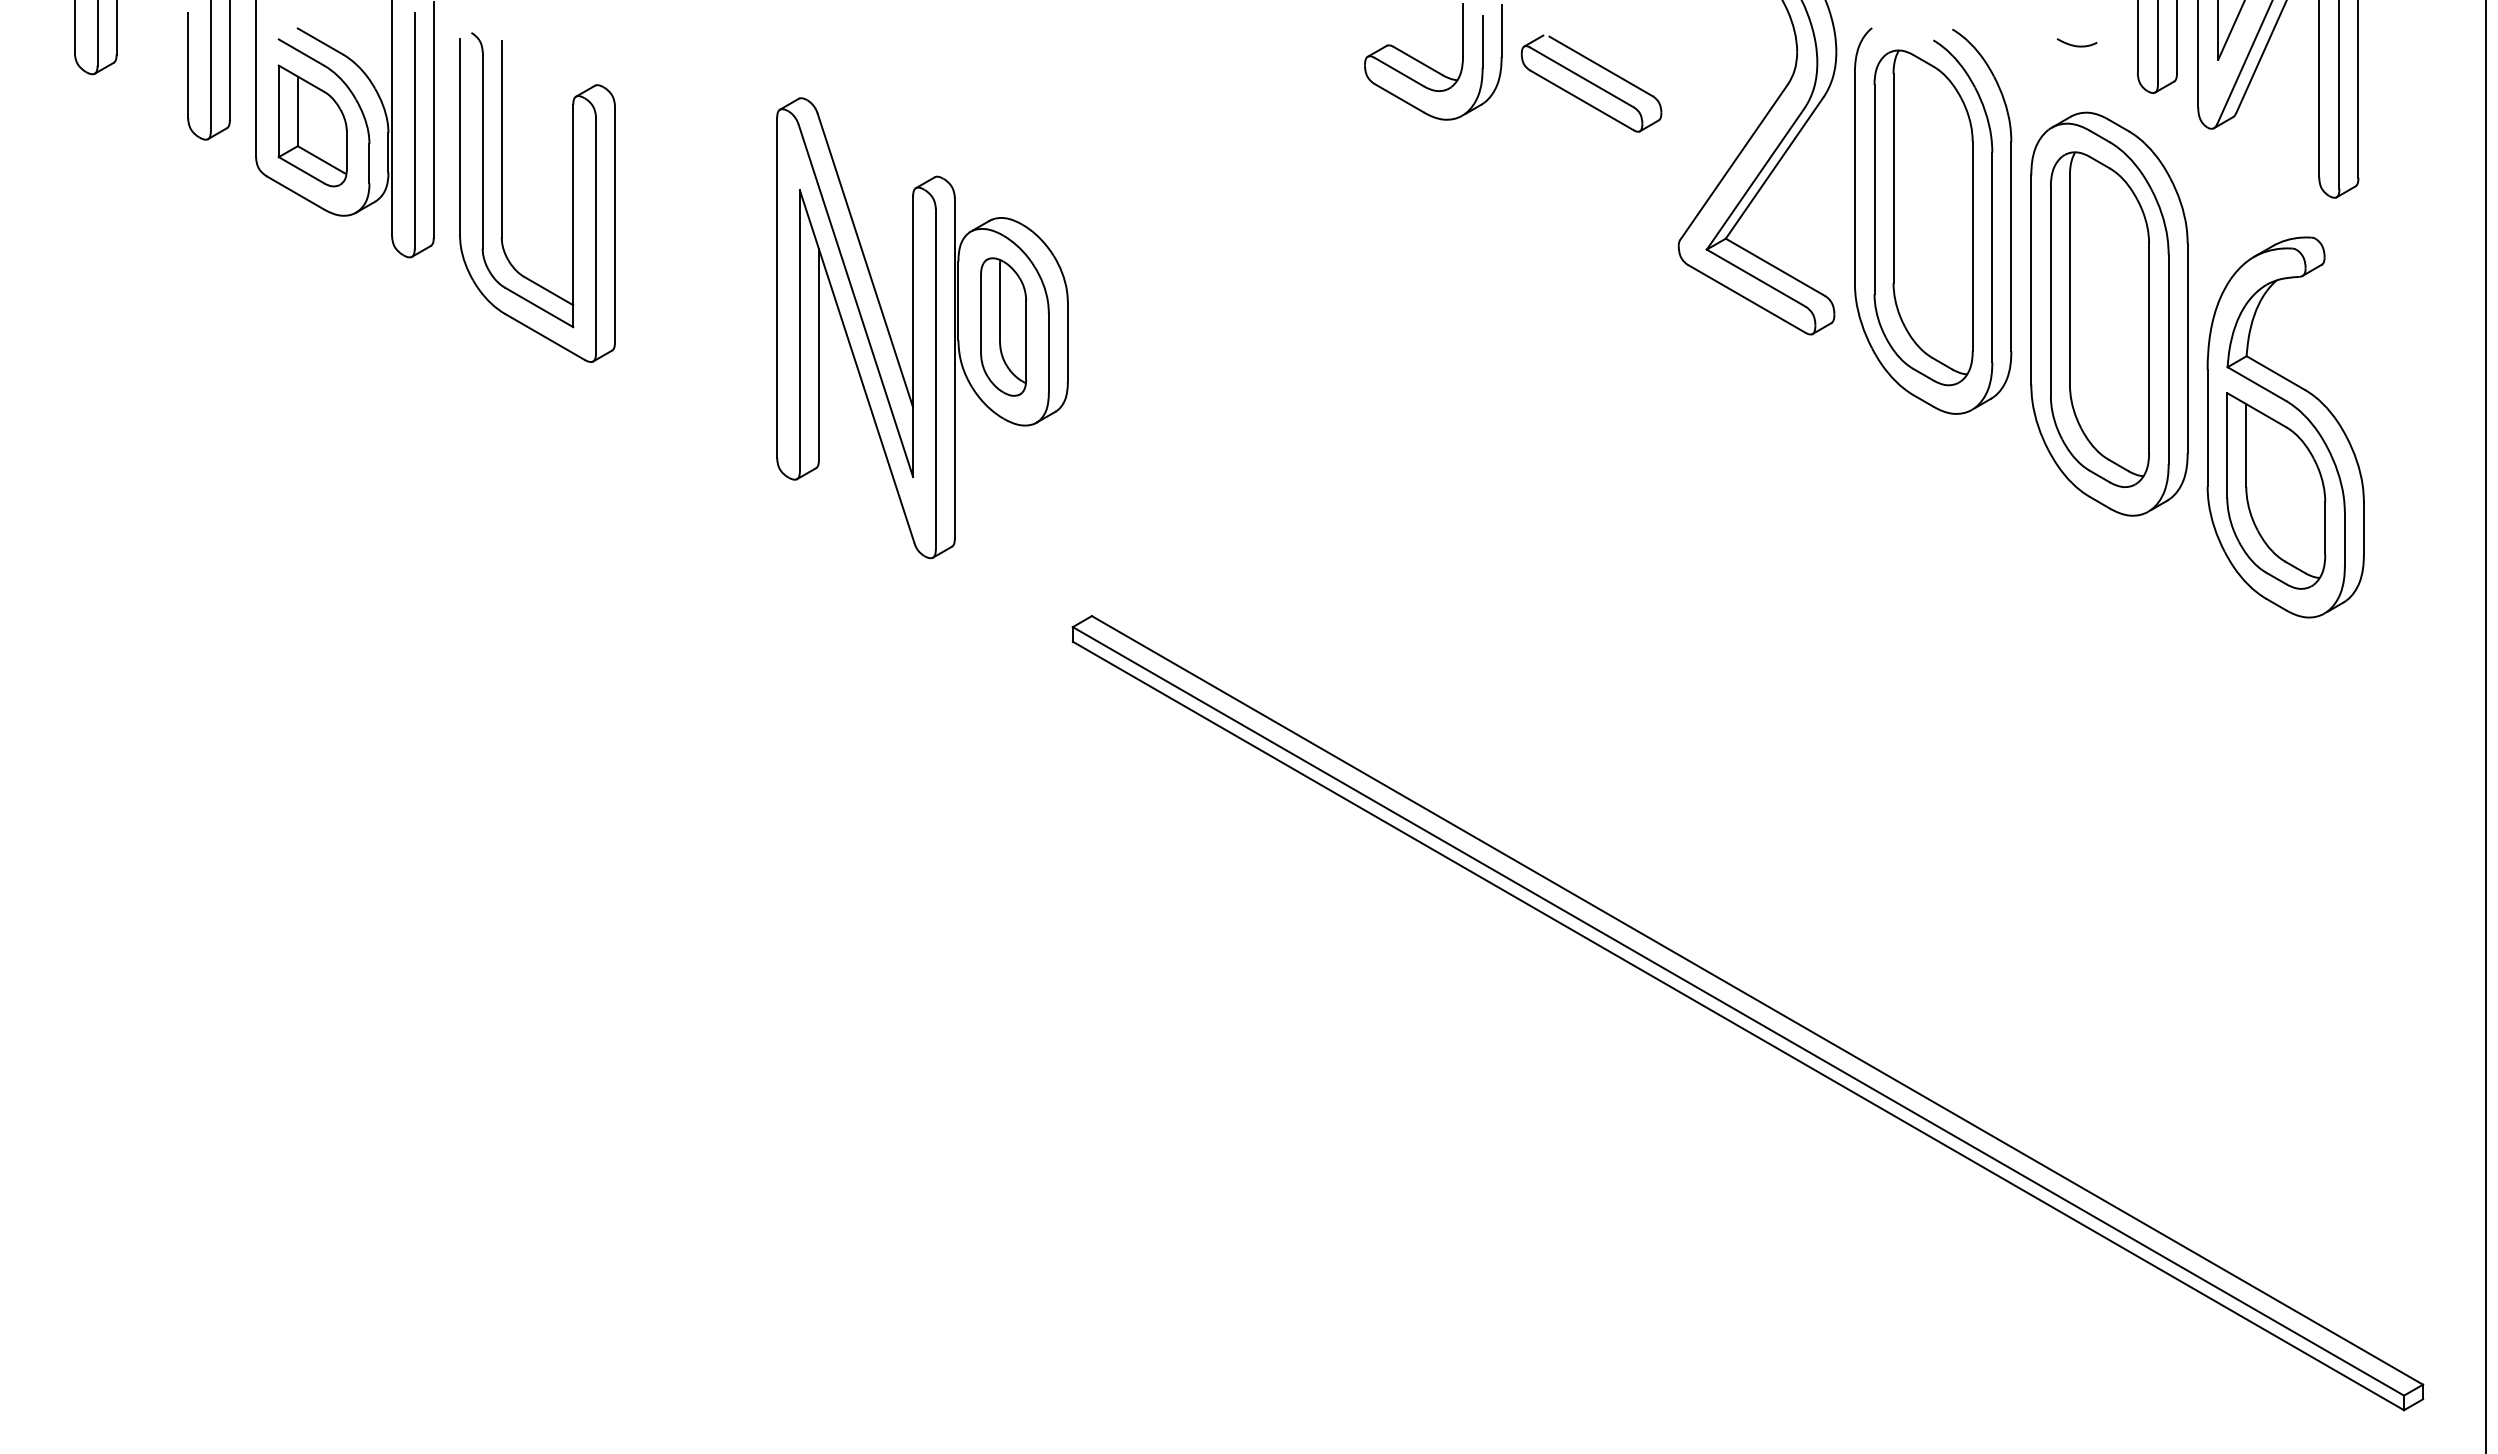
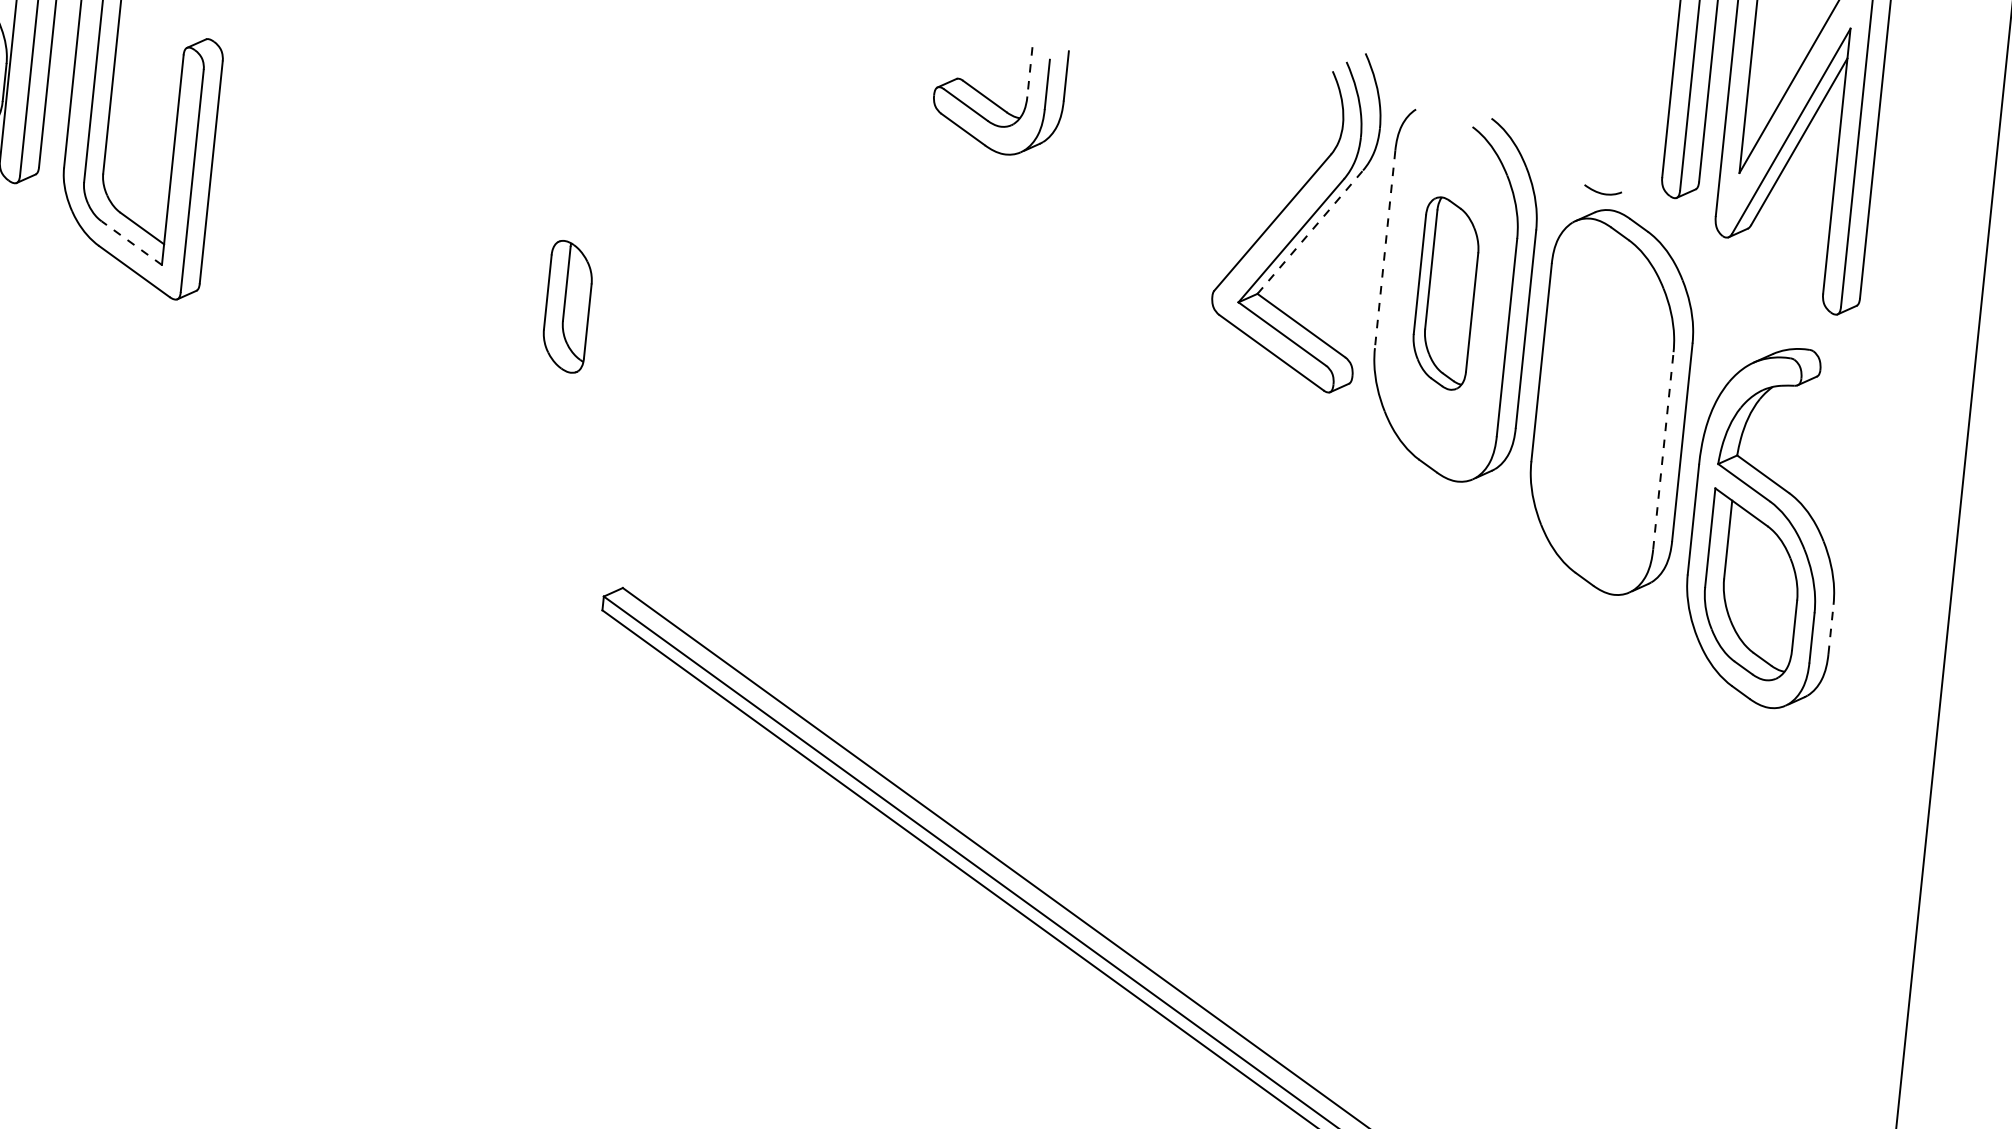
line: (1462, 30) -> (1029, 71), solid -> dashed
curve: (2076, 45) -> (1602, 193), moved
part: (1591, 83) -> (1145, 134), removed
line: (1774, 168) -> (1310, 232), solid -> dashed
line: (1854, 178) -> (1384, 249), solid -> dashed
part: (1923, 217) -> (1446, 293), size x0.6
line: (538, 307) -> (131, 243), solid -> dashed
part: (2099, 319) -> (1602, 406), removed
part: (922, 328) -> (491, 300), removed
line: (2168, 359) -> (1663, 450), solid -> dashed
line: (2363, 528) -> (1830, 629), solid -> dashed

